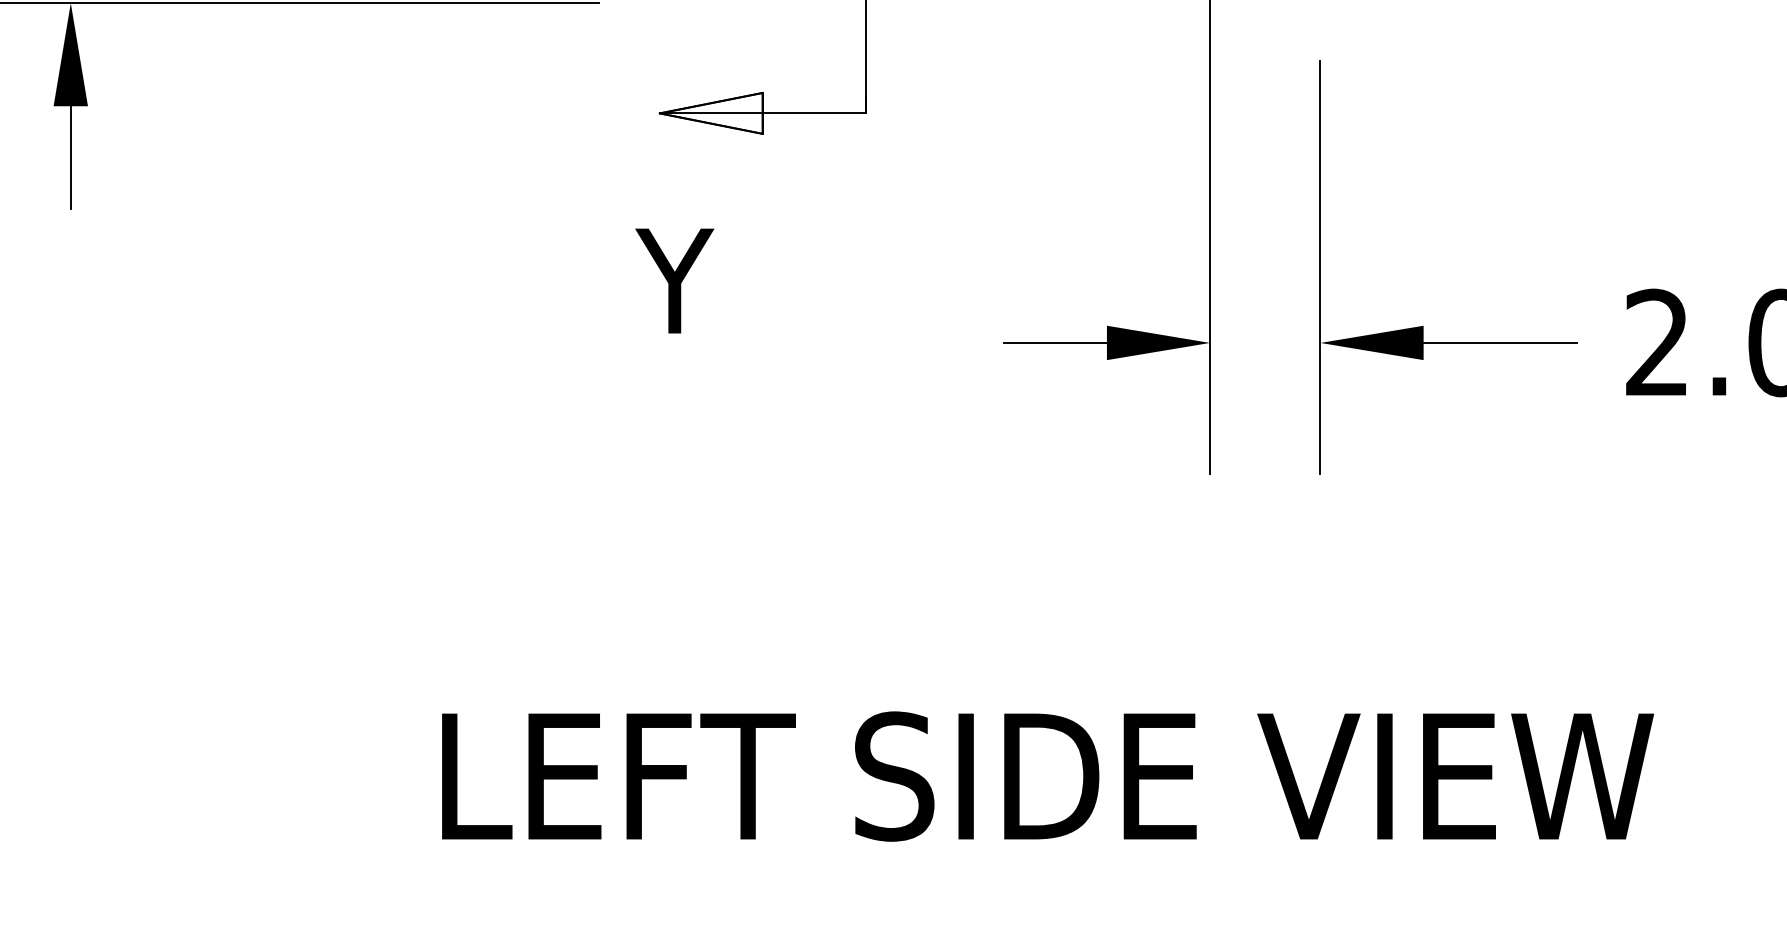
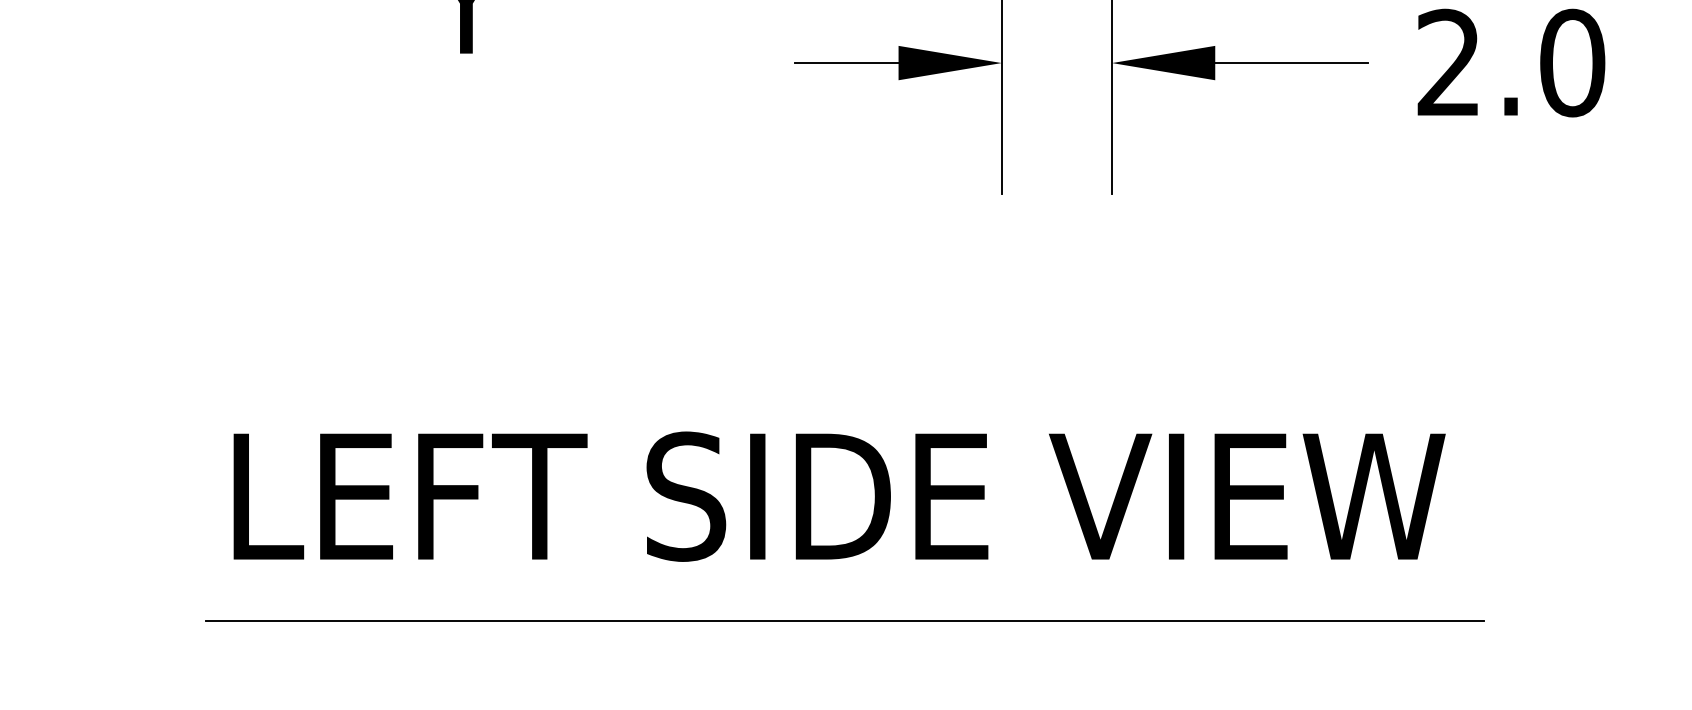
line: (1053, 901) -> (845, 621), added

